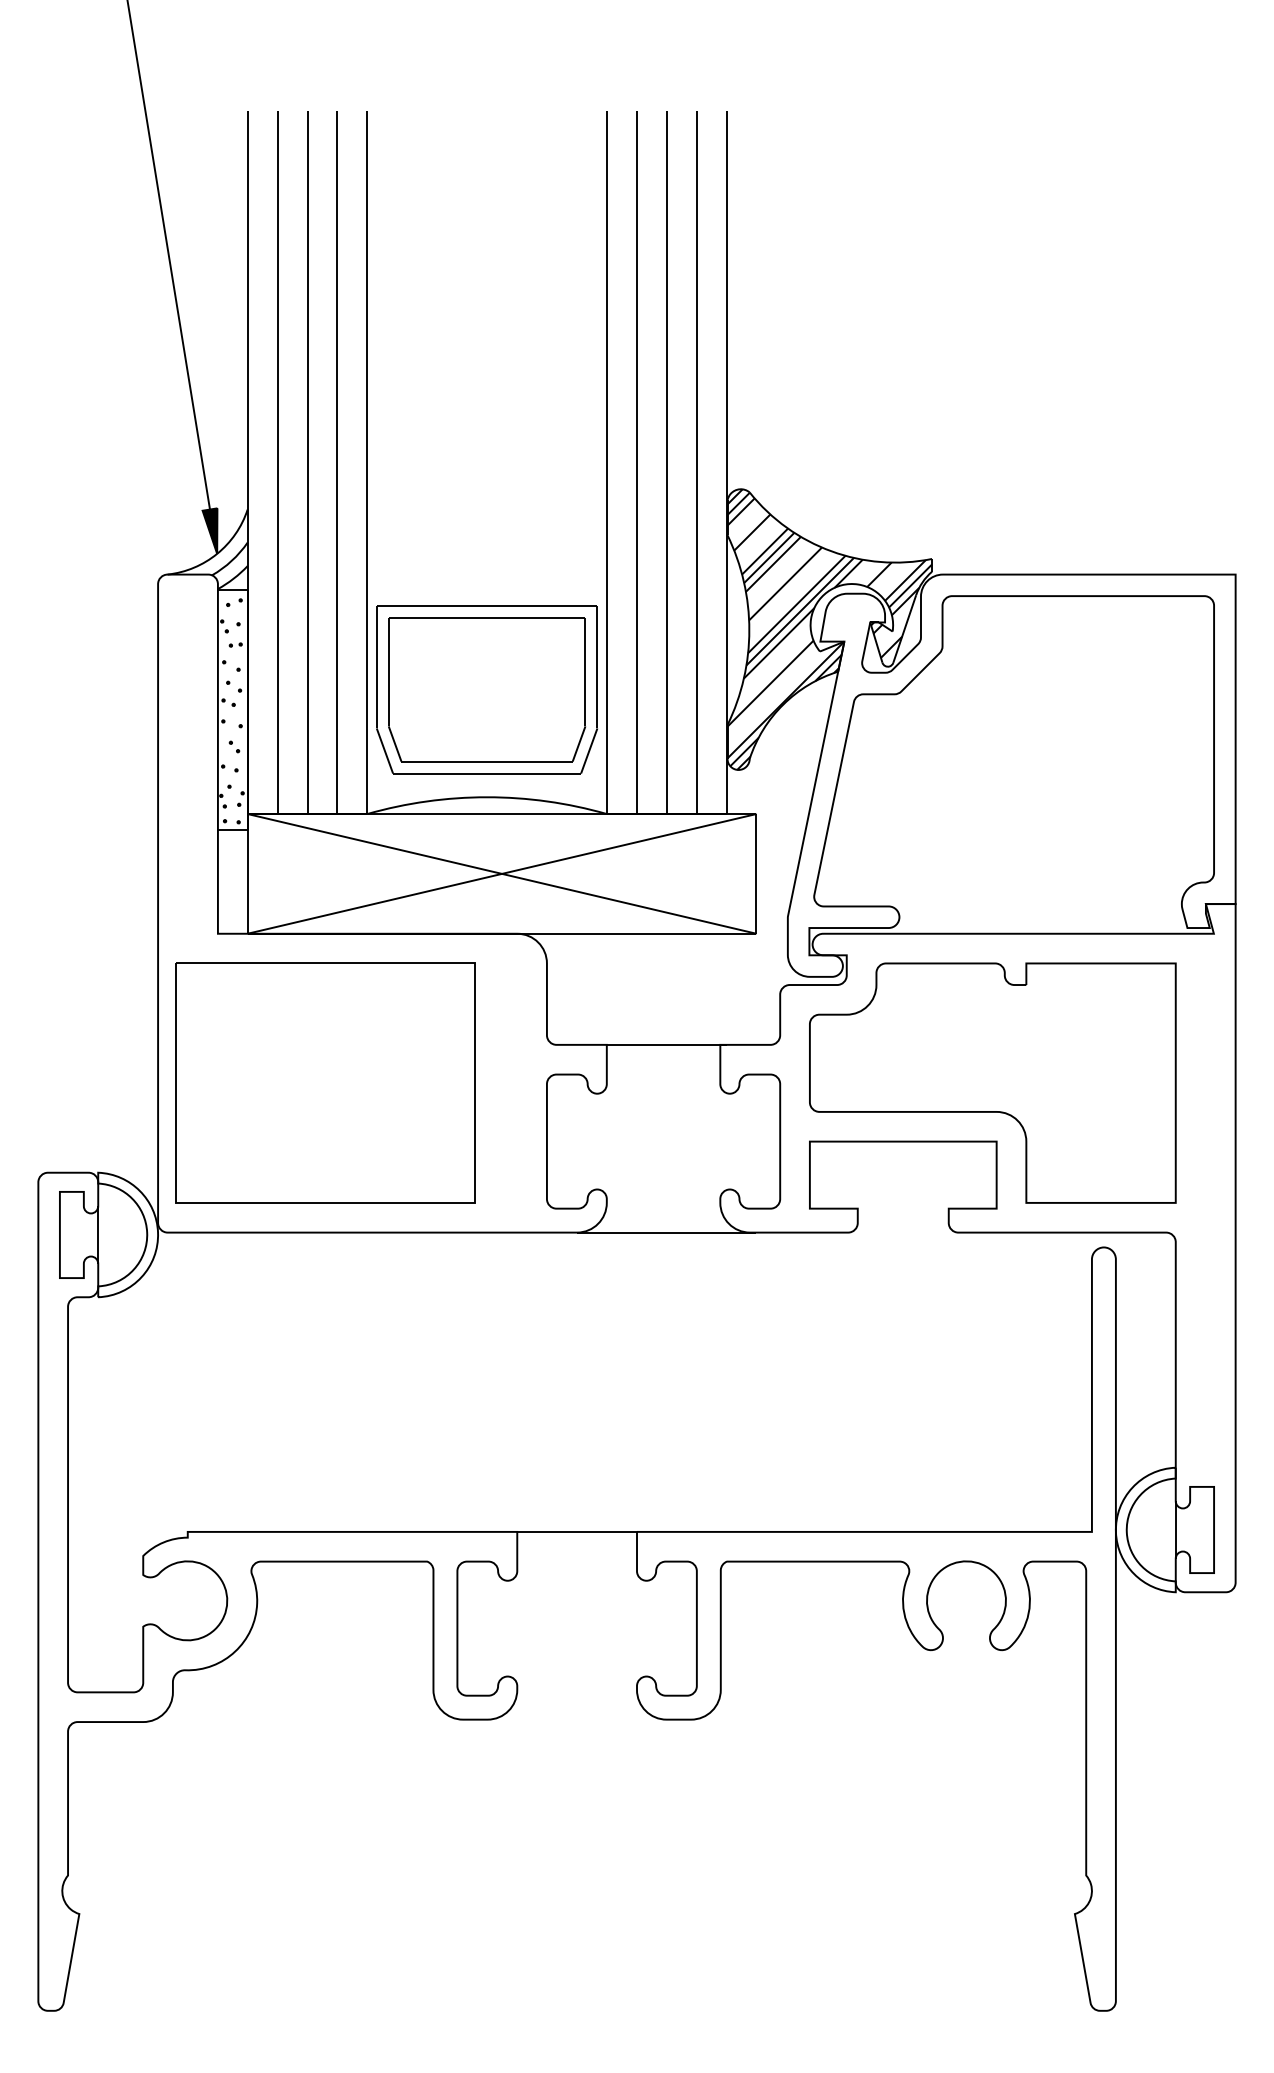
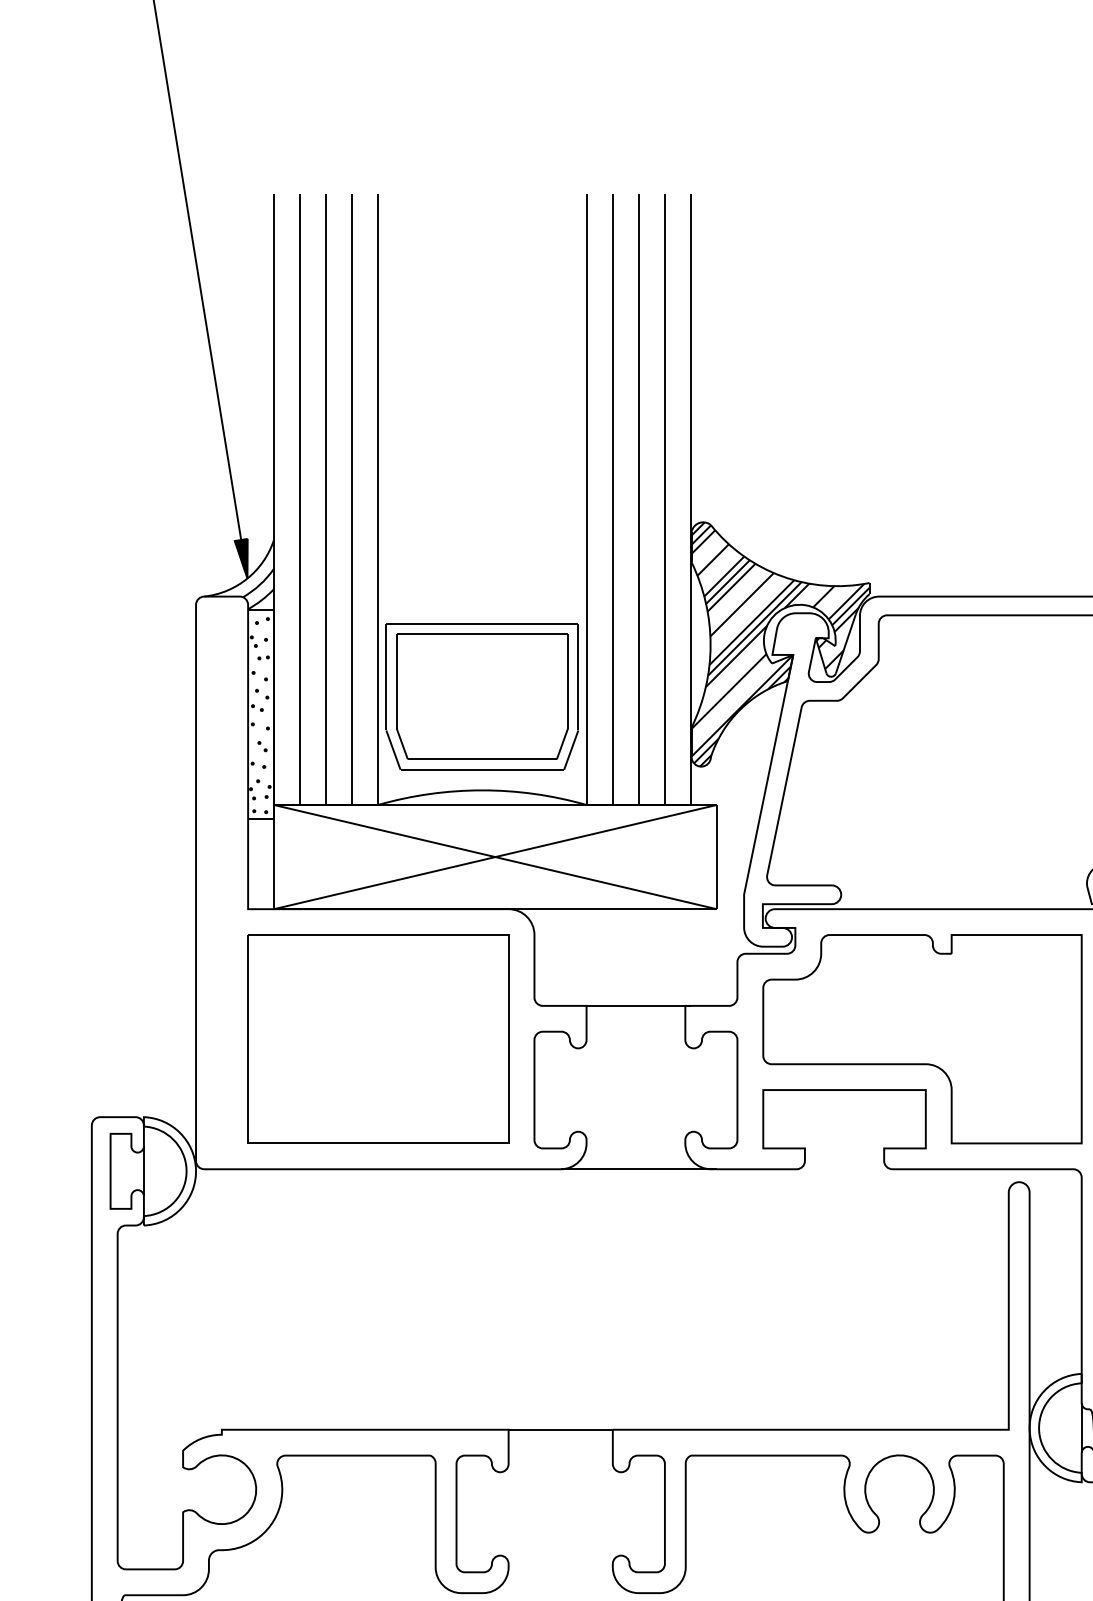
part: (325, 1082) -> (378, 1038), moved

